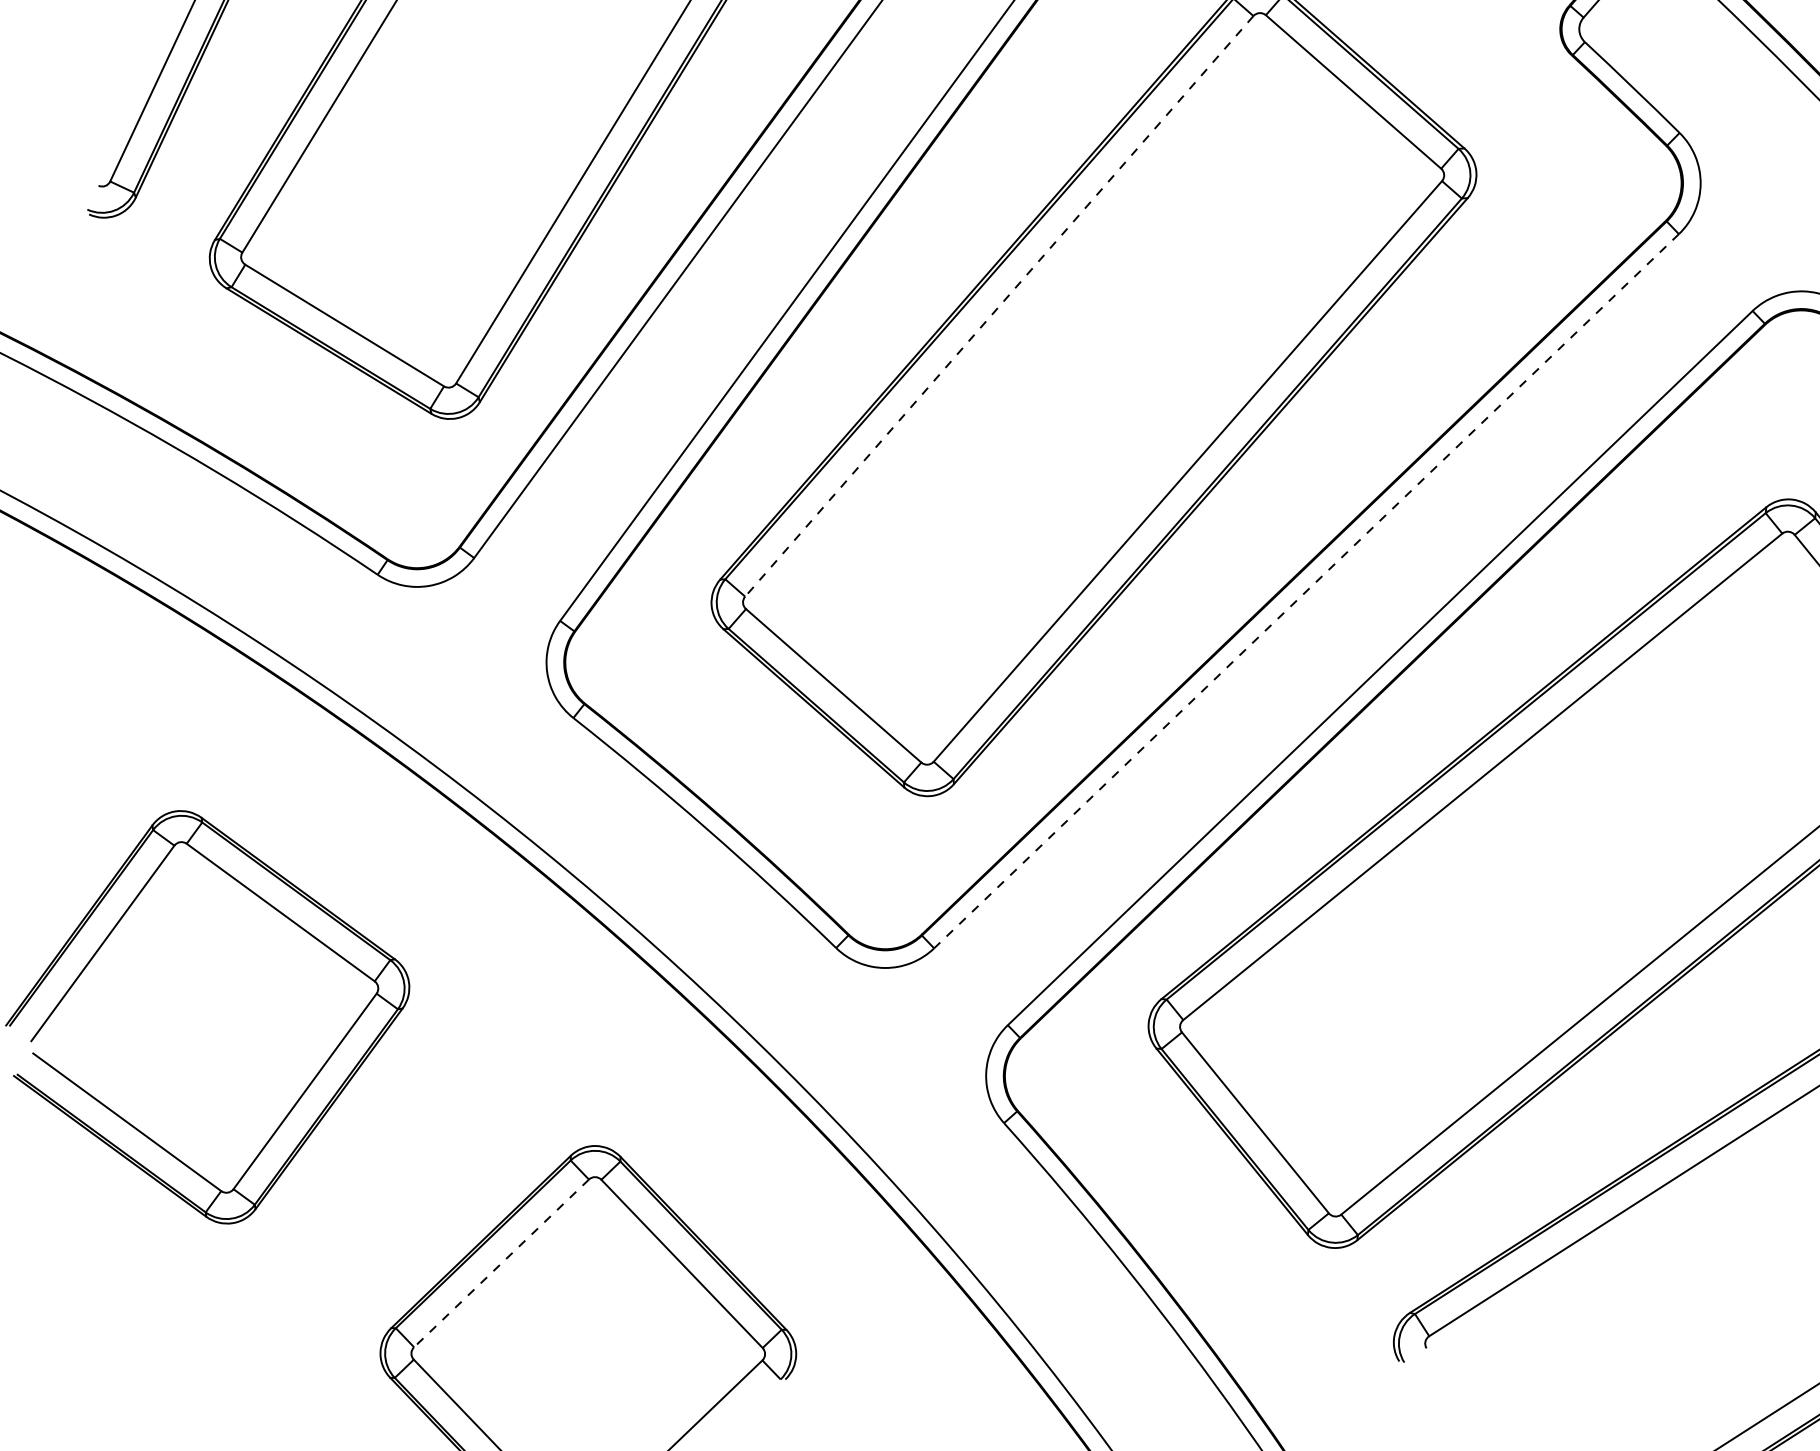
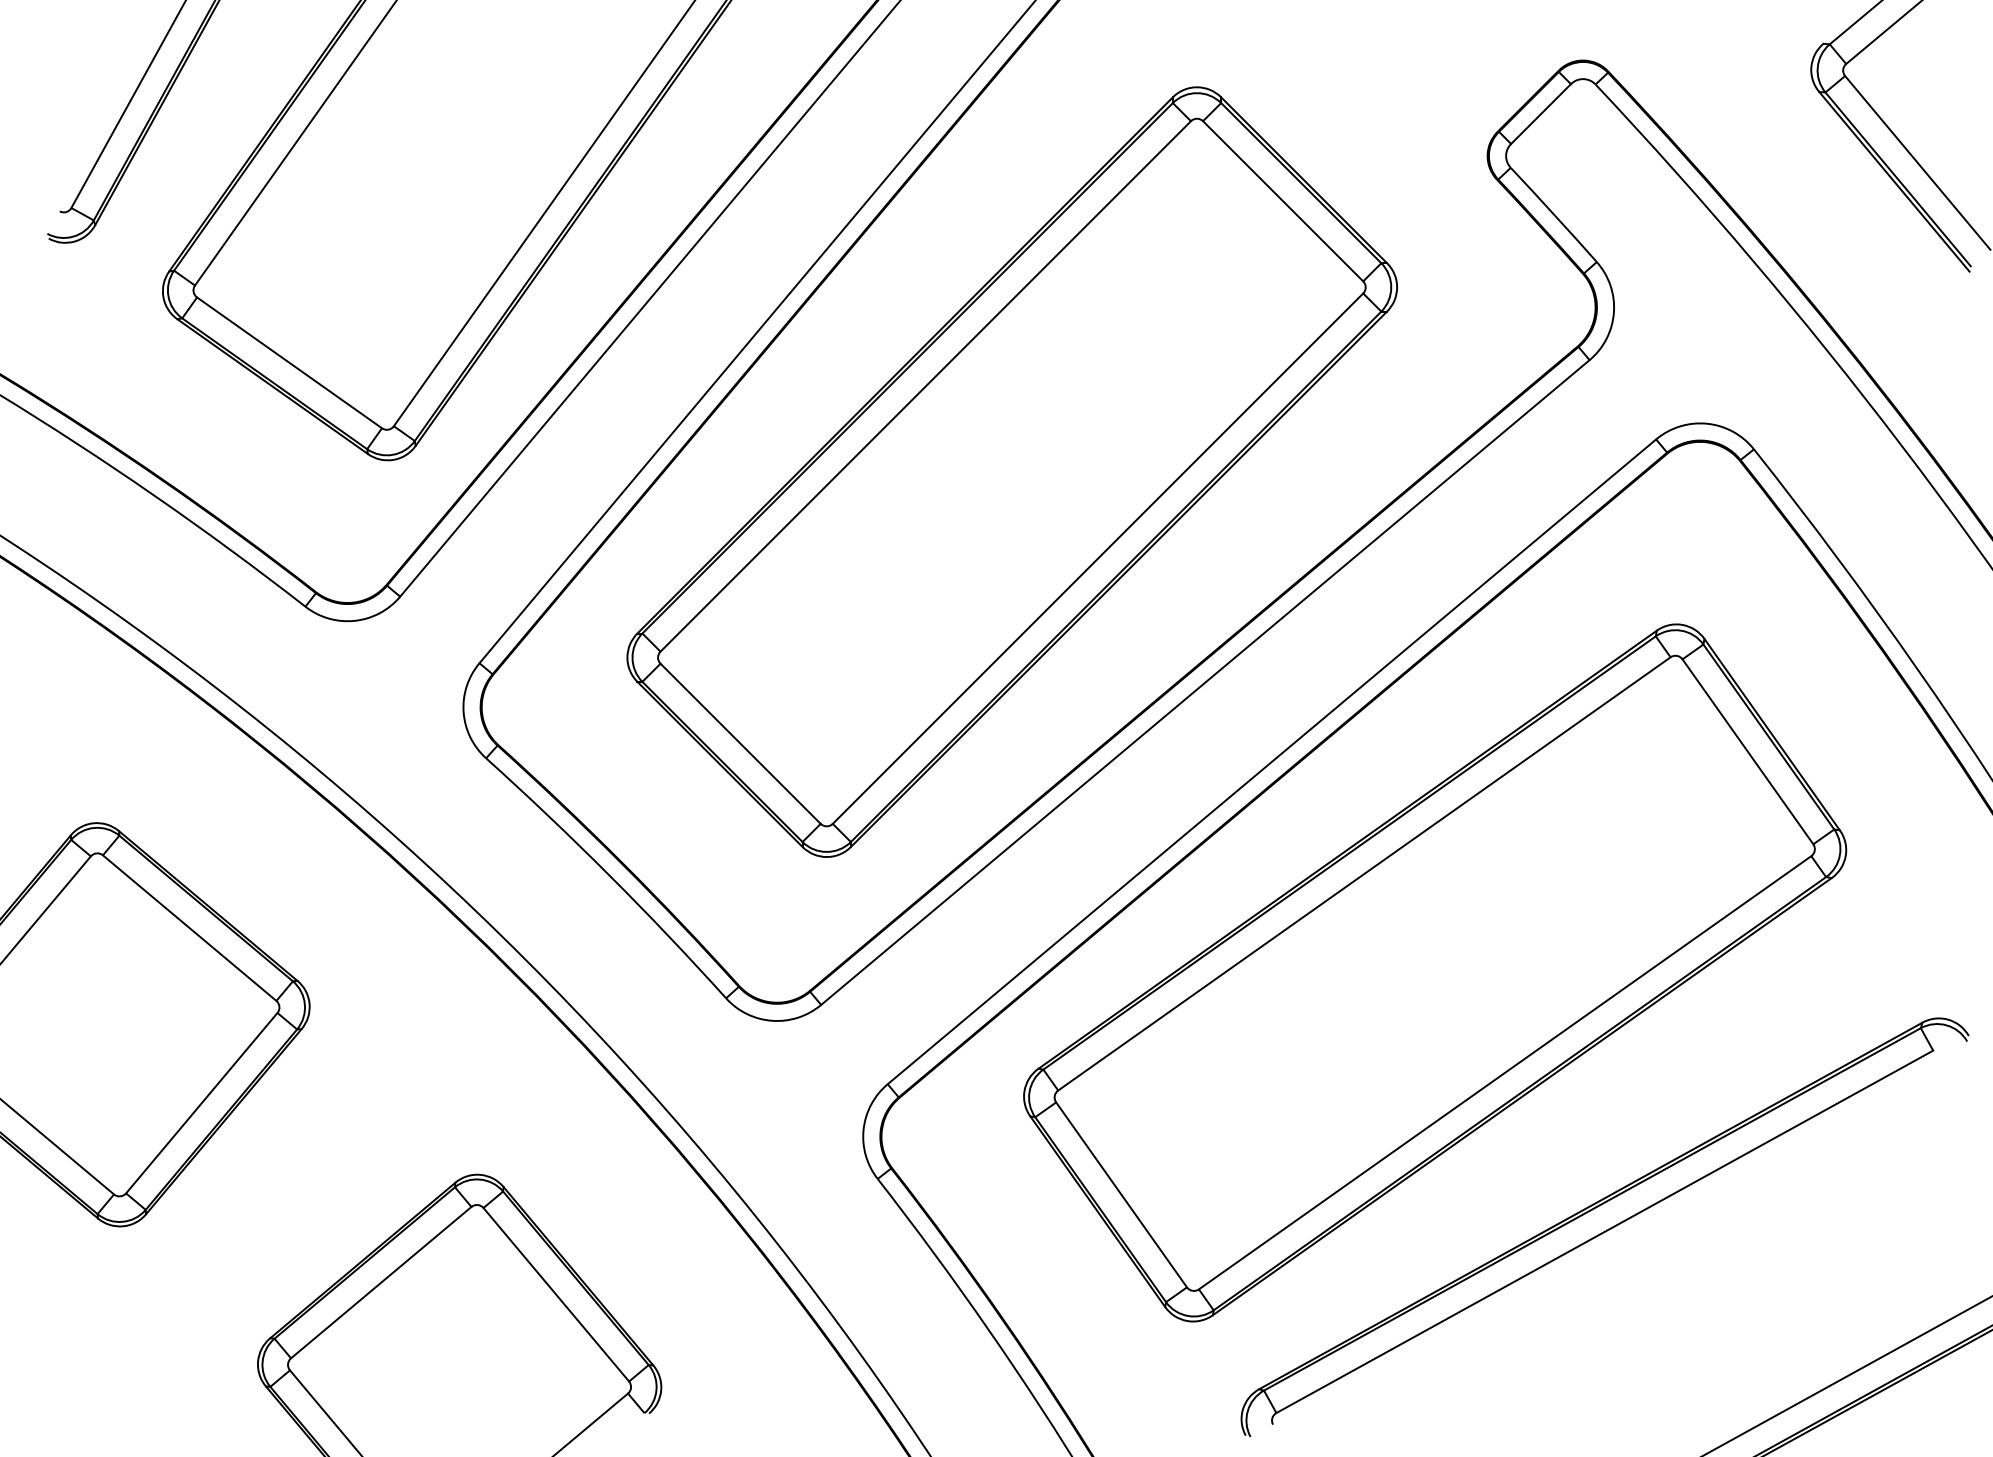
line: (999, 306) -> (925, 386), dashed -> solid
line: (1306, 591) -> (1205, 682), dashed -> solid
line: (501, 1263) -> (381, 1282), dashed -> solid

